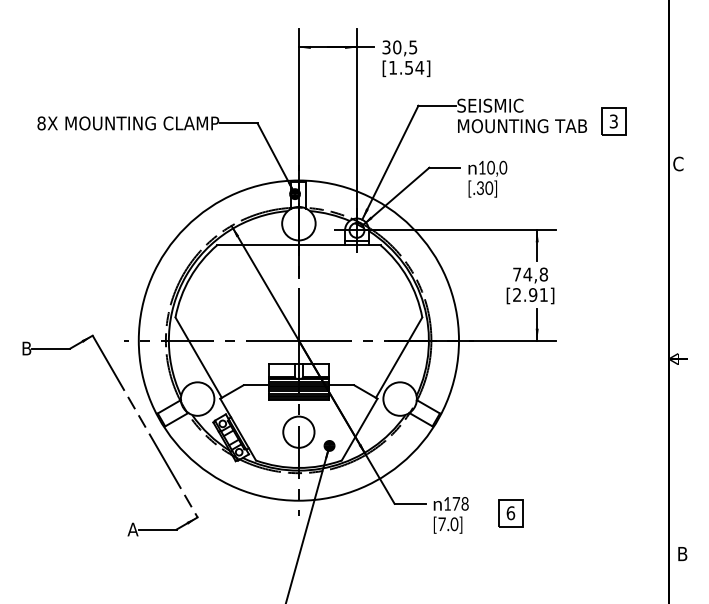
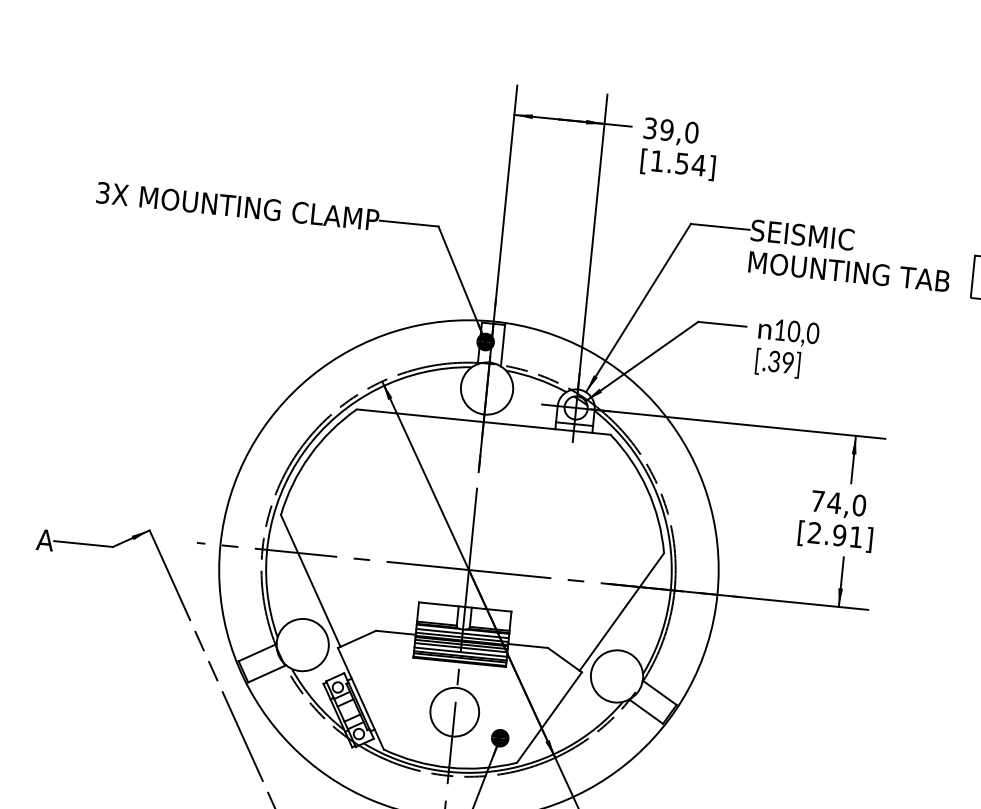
text: (405, 47) -> (679, 131), 30,5 -> 39,0
text: (41, 123) -> (103, 193), 8X -> 3X
text: (489, 188) -> (788, 363), .30 -> .39
text: (543, 274) -> (858, 505), 74,8 -> 74,0
text: (26, 348) -> (44, 540), B -> A

